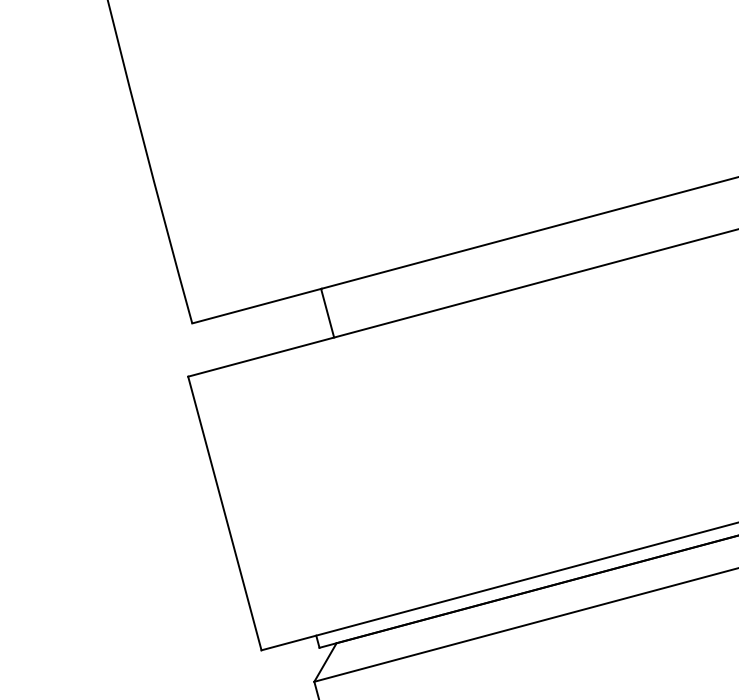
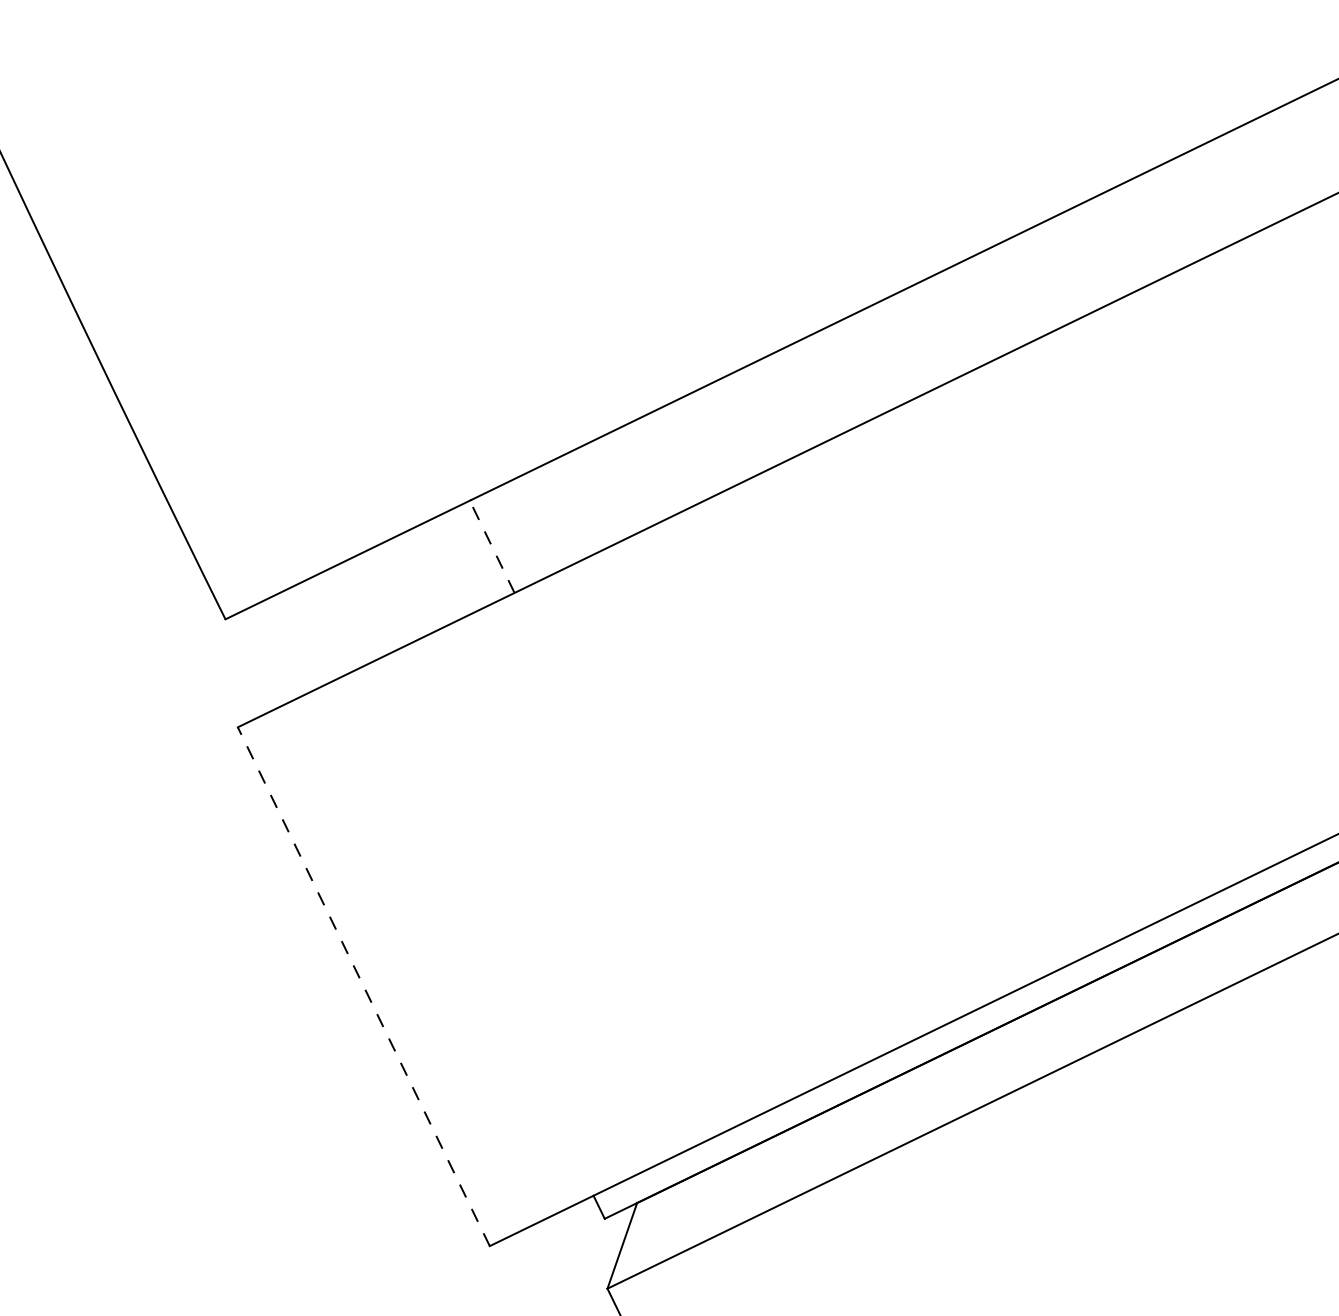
line: (327, 312) -> (491, 545), solid -> dashed
line: (224, 513) -> (363, 986), solid -> dashed

